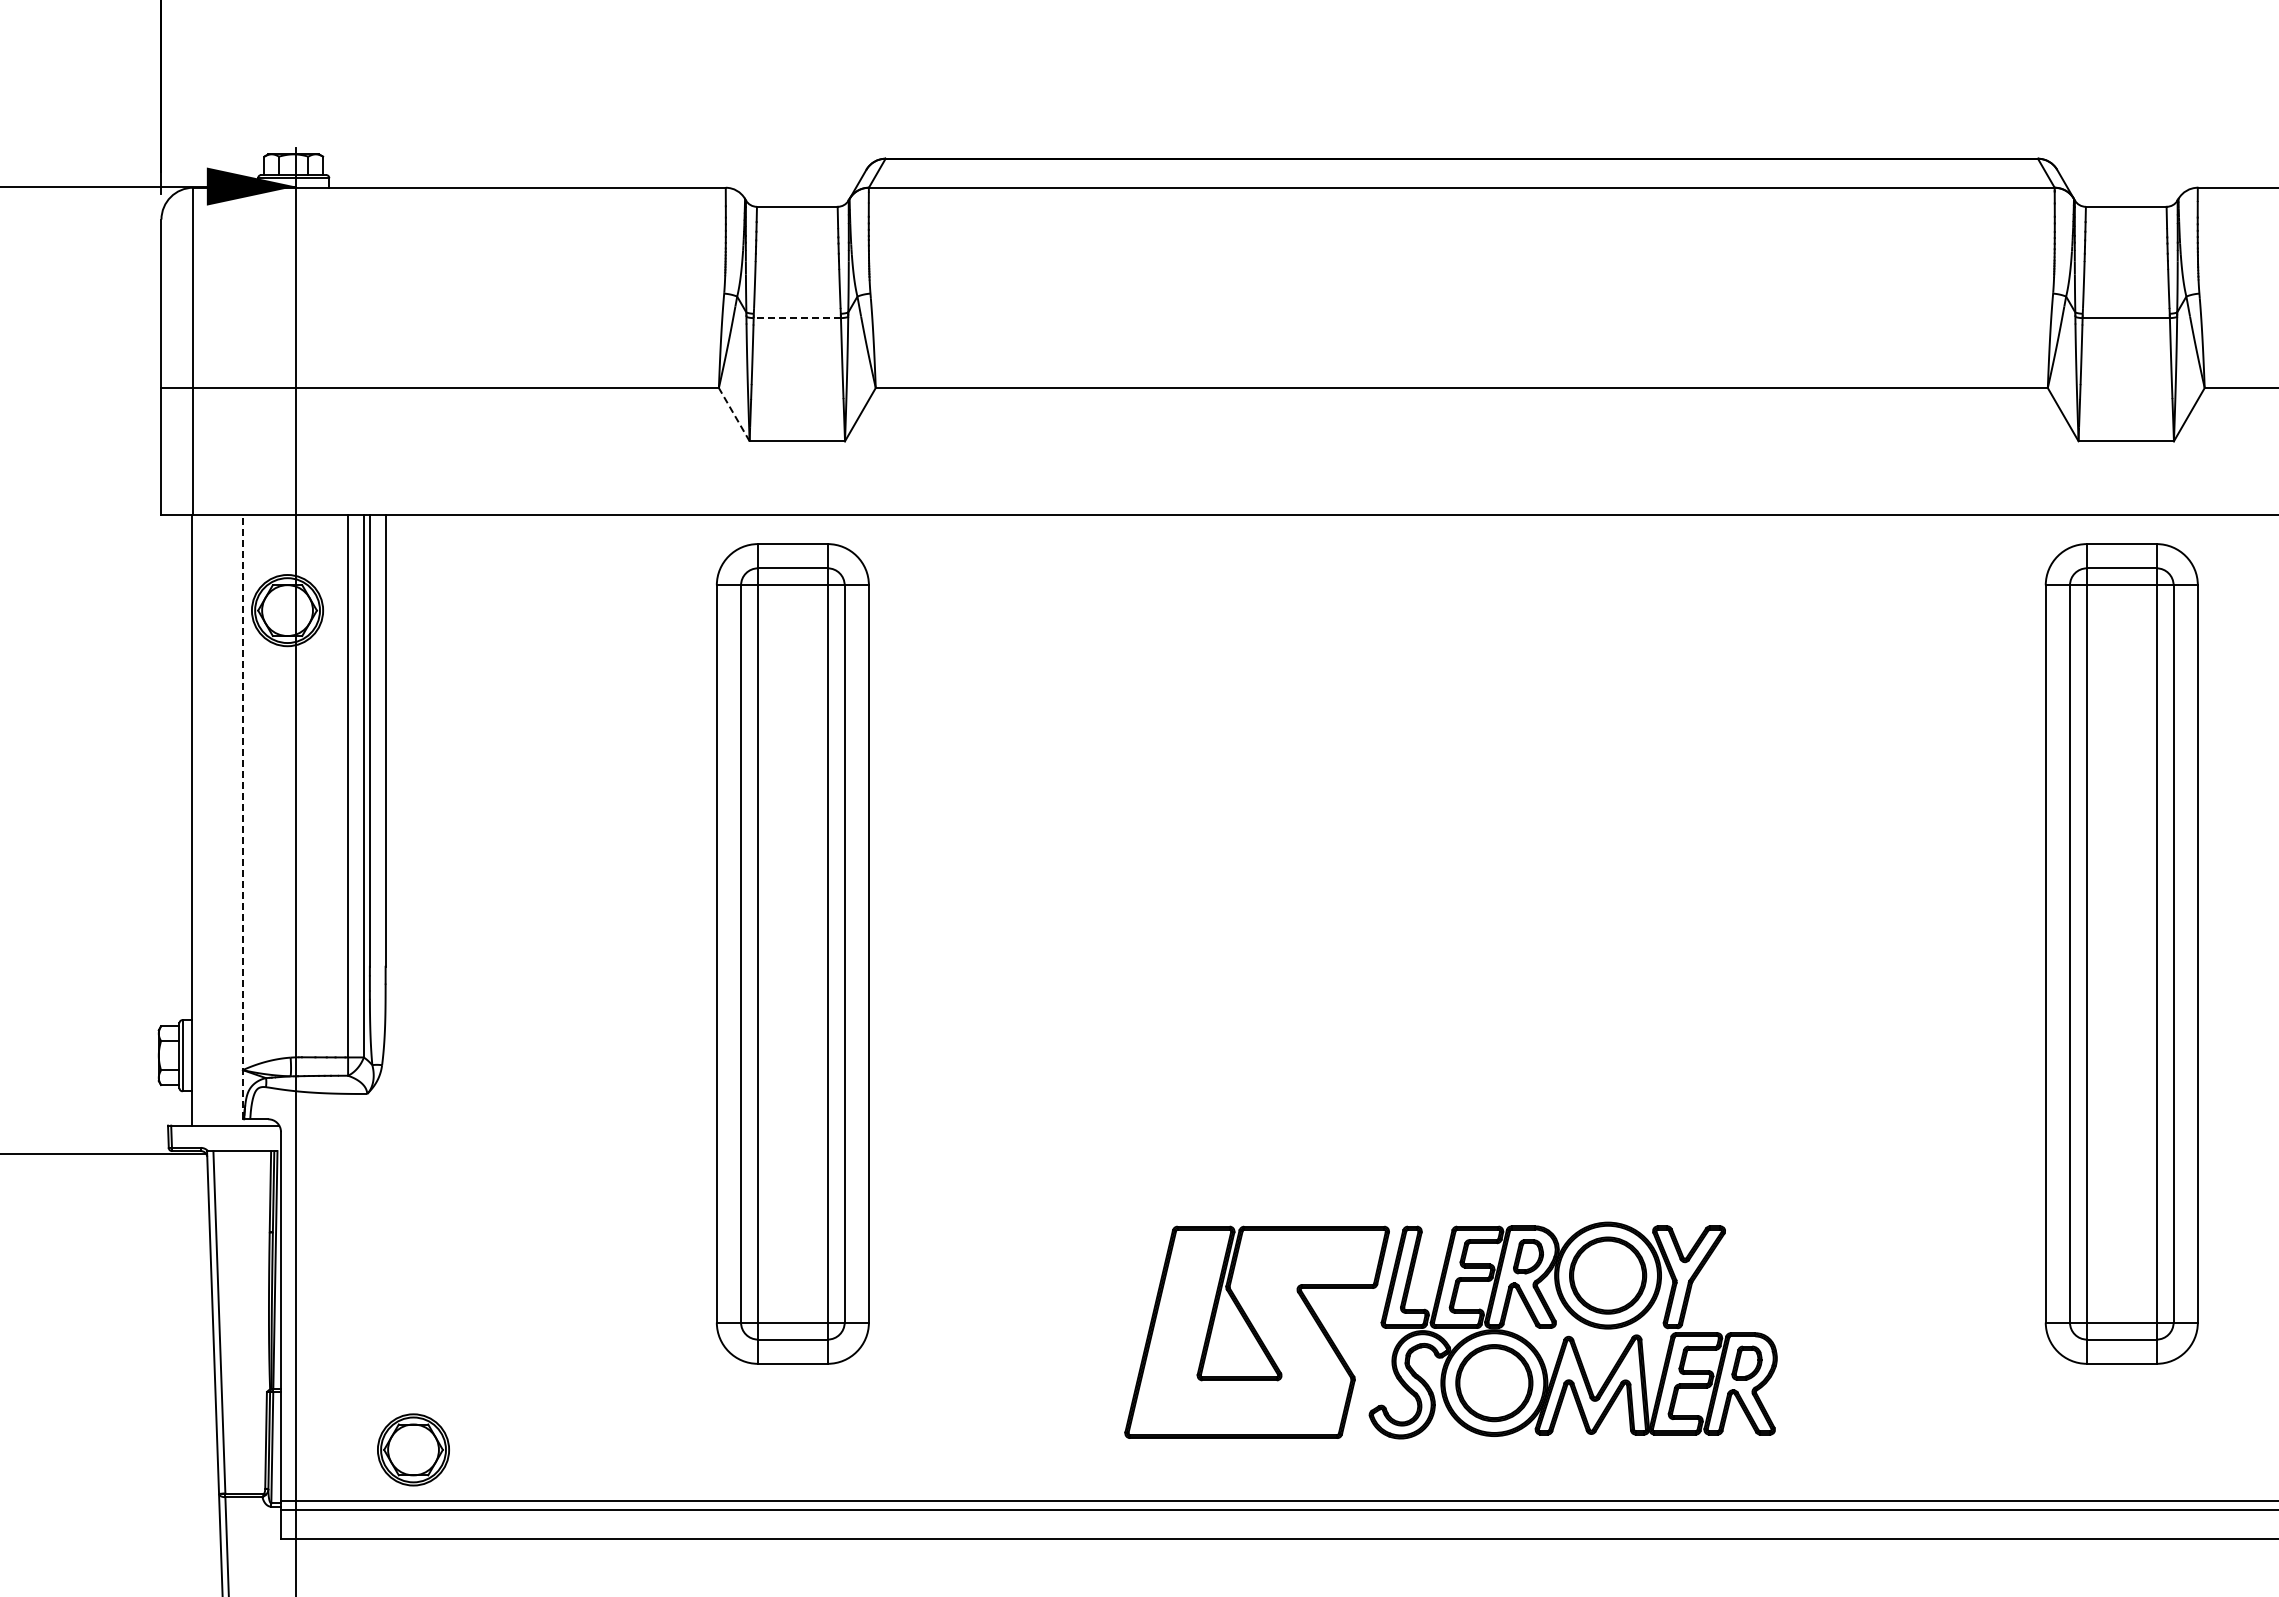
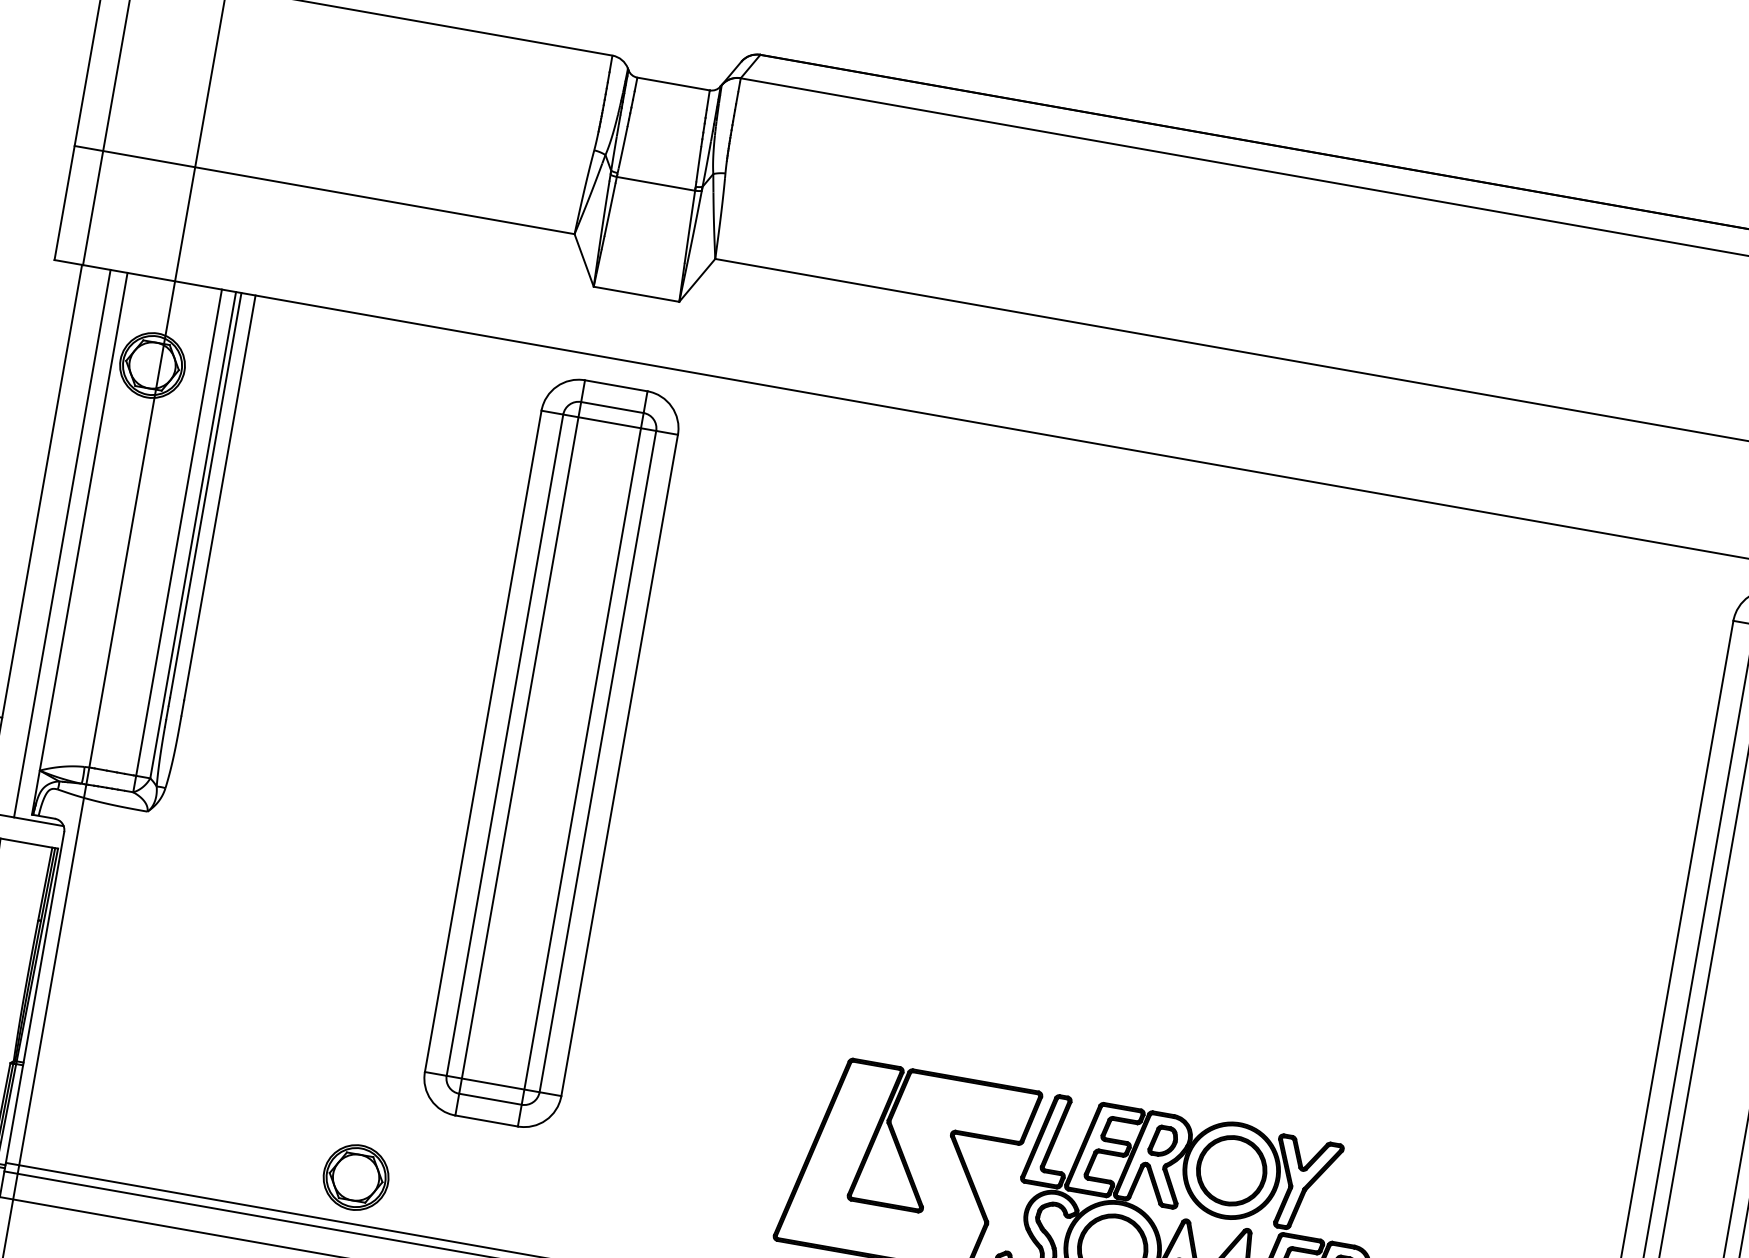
line: (797, 318) -> (656, 184), dashed -> solid
line: (734, 414) -> (584, 260), dashed -> solid
line: (242, 816) -> (79, 543), dashed -> solid
line: (223, 820) -> (61, 543), added
part: (413, 1449) -> (356, 1177), moved

